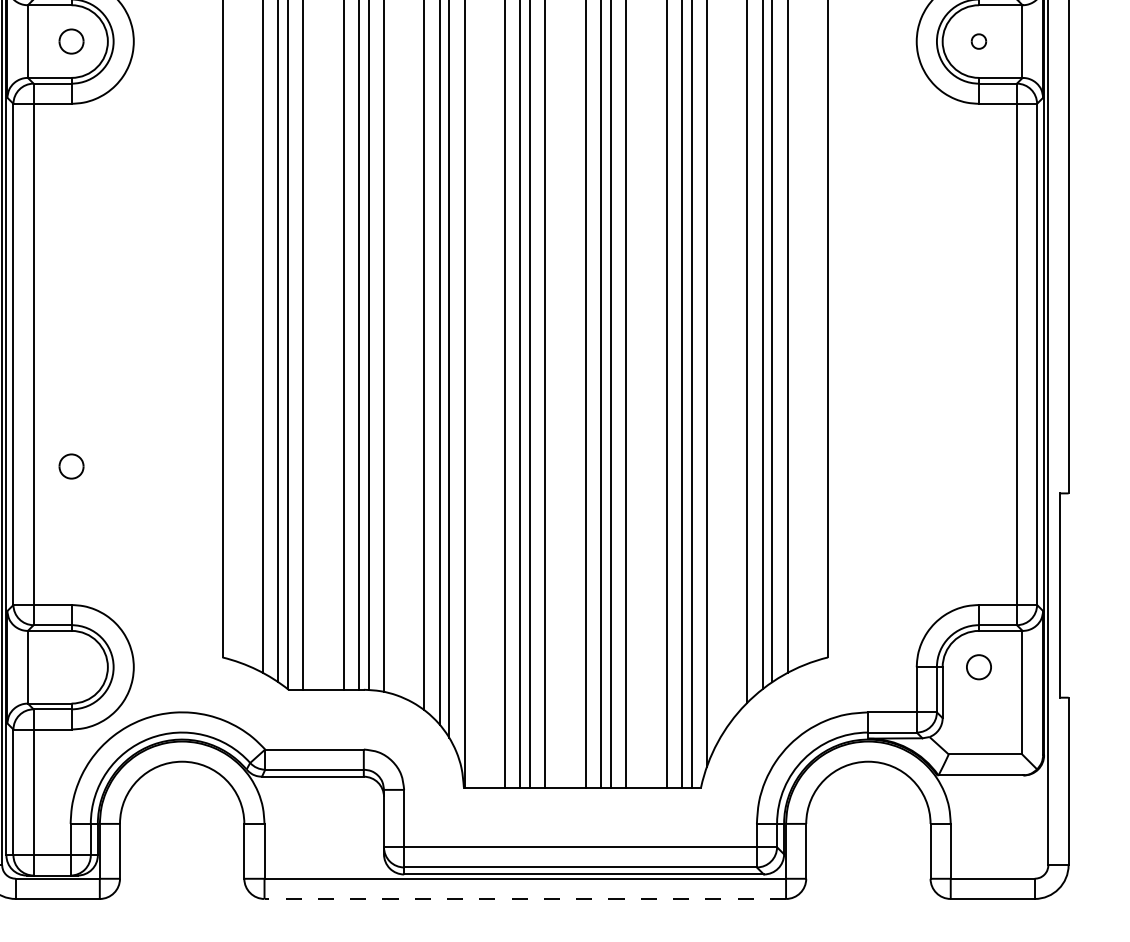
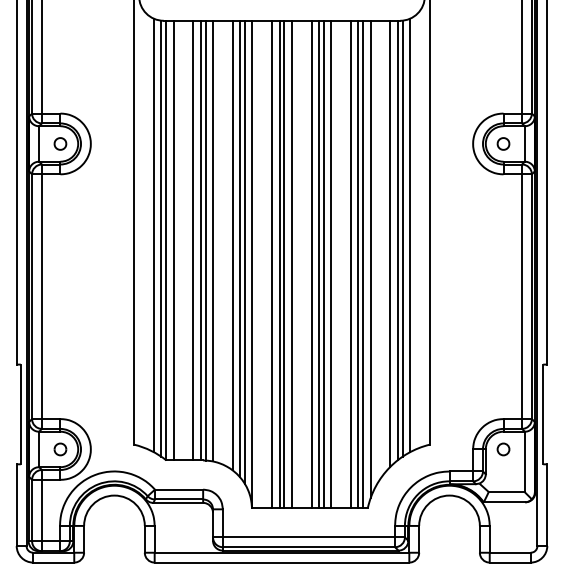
part: (978, 40) -> (503, 143), size x1.67
part: (71, 466) -> (60, 449), moved
line: (524, 898) -> (281, 562), dashed -> solid

